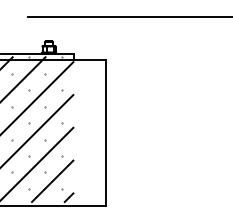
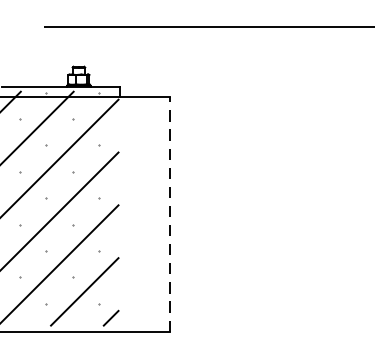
line: (105, 132) -> (169, 213), solid -> dashed

